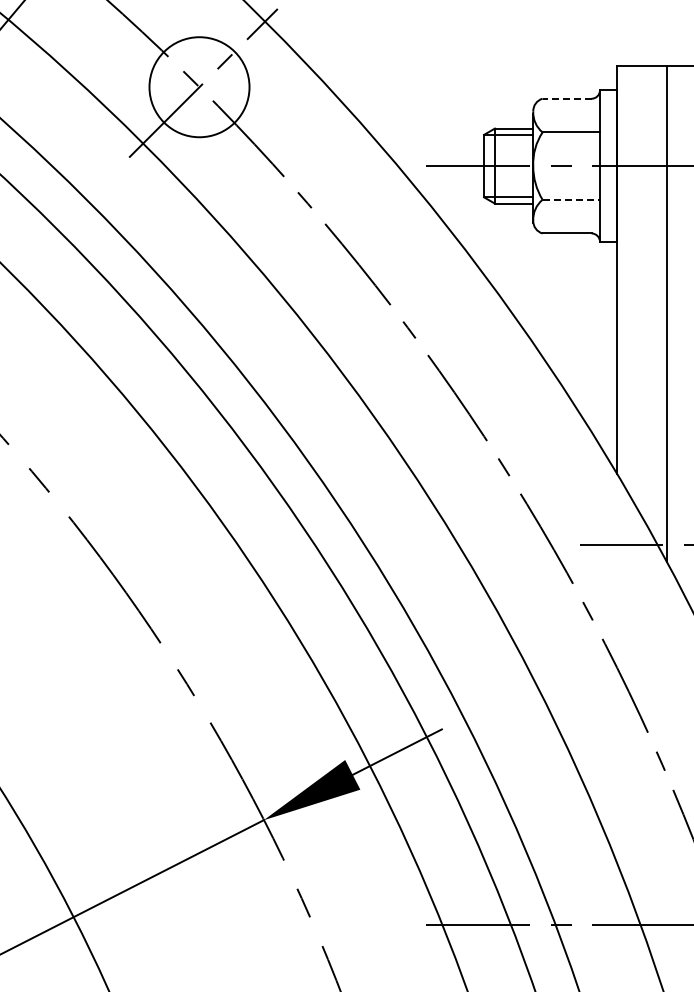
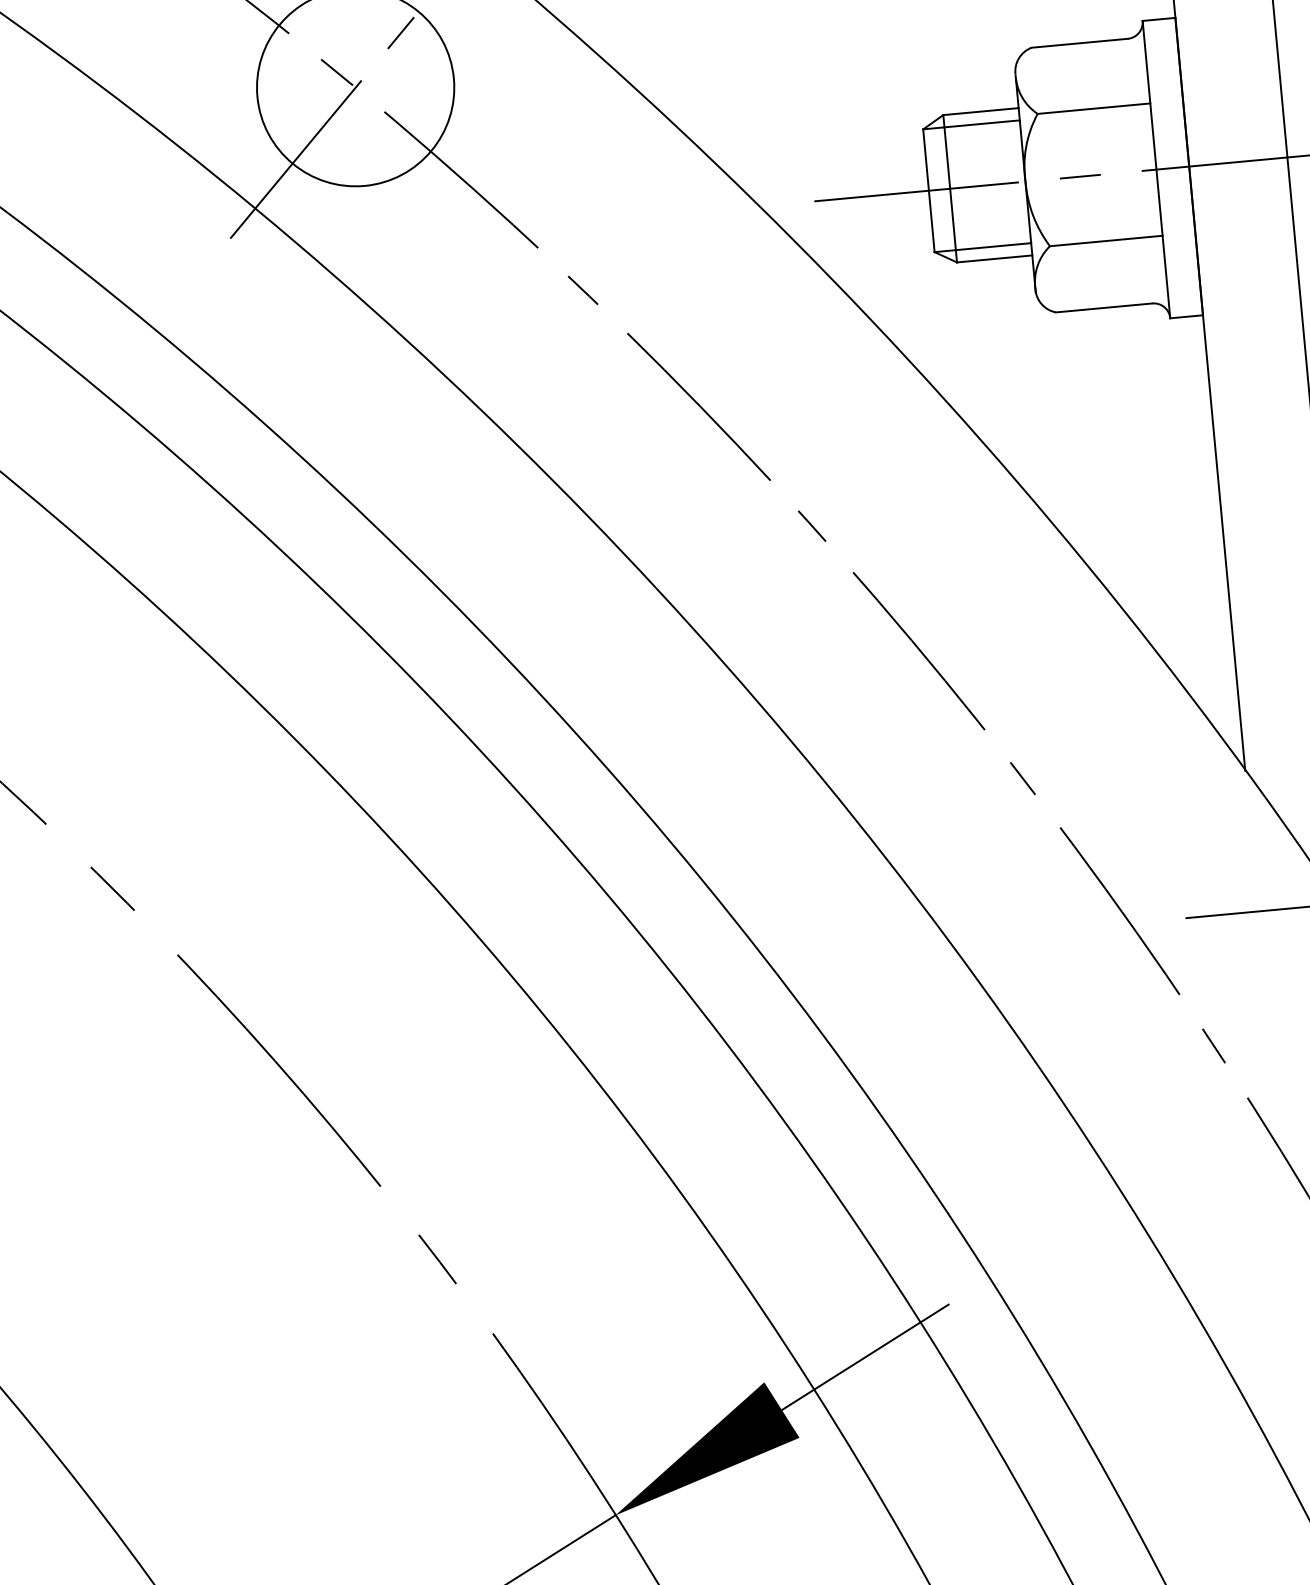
line: (567, 98) -> (1080, 42), dashed -> solid
line: (571, 199) -> (1106, 240), dashed -> solid

